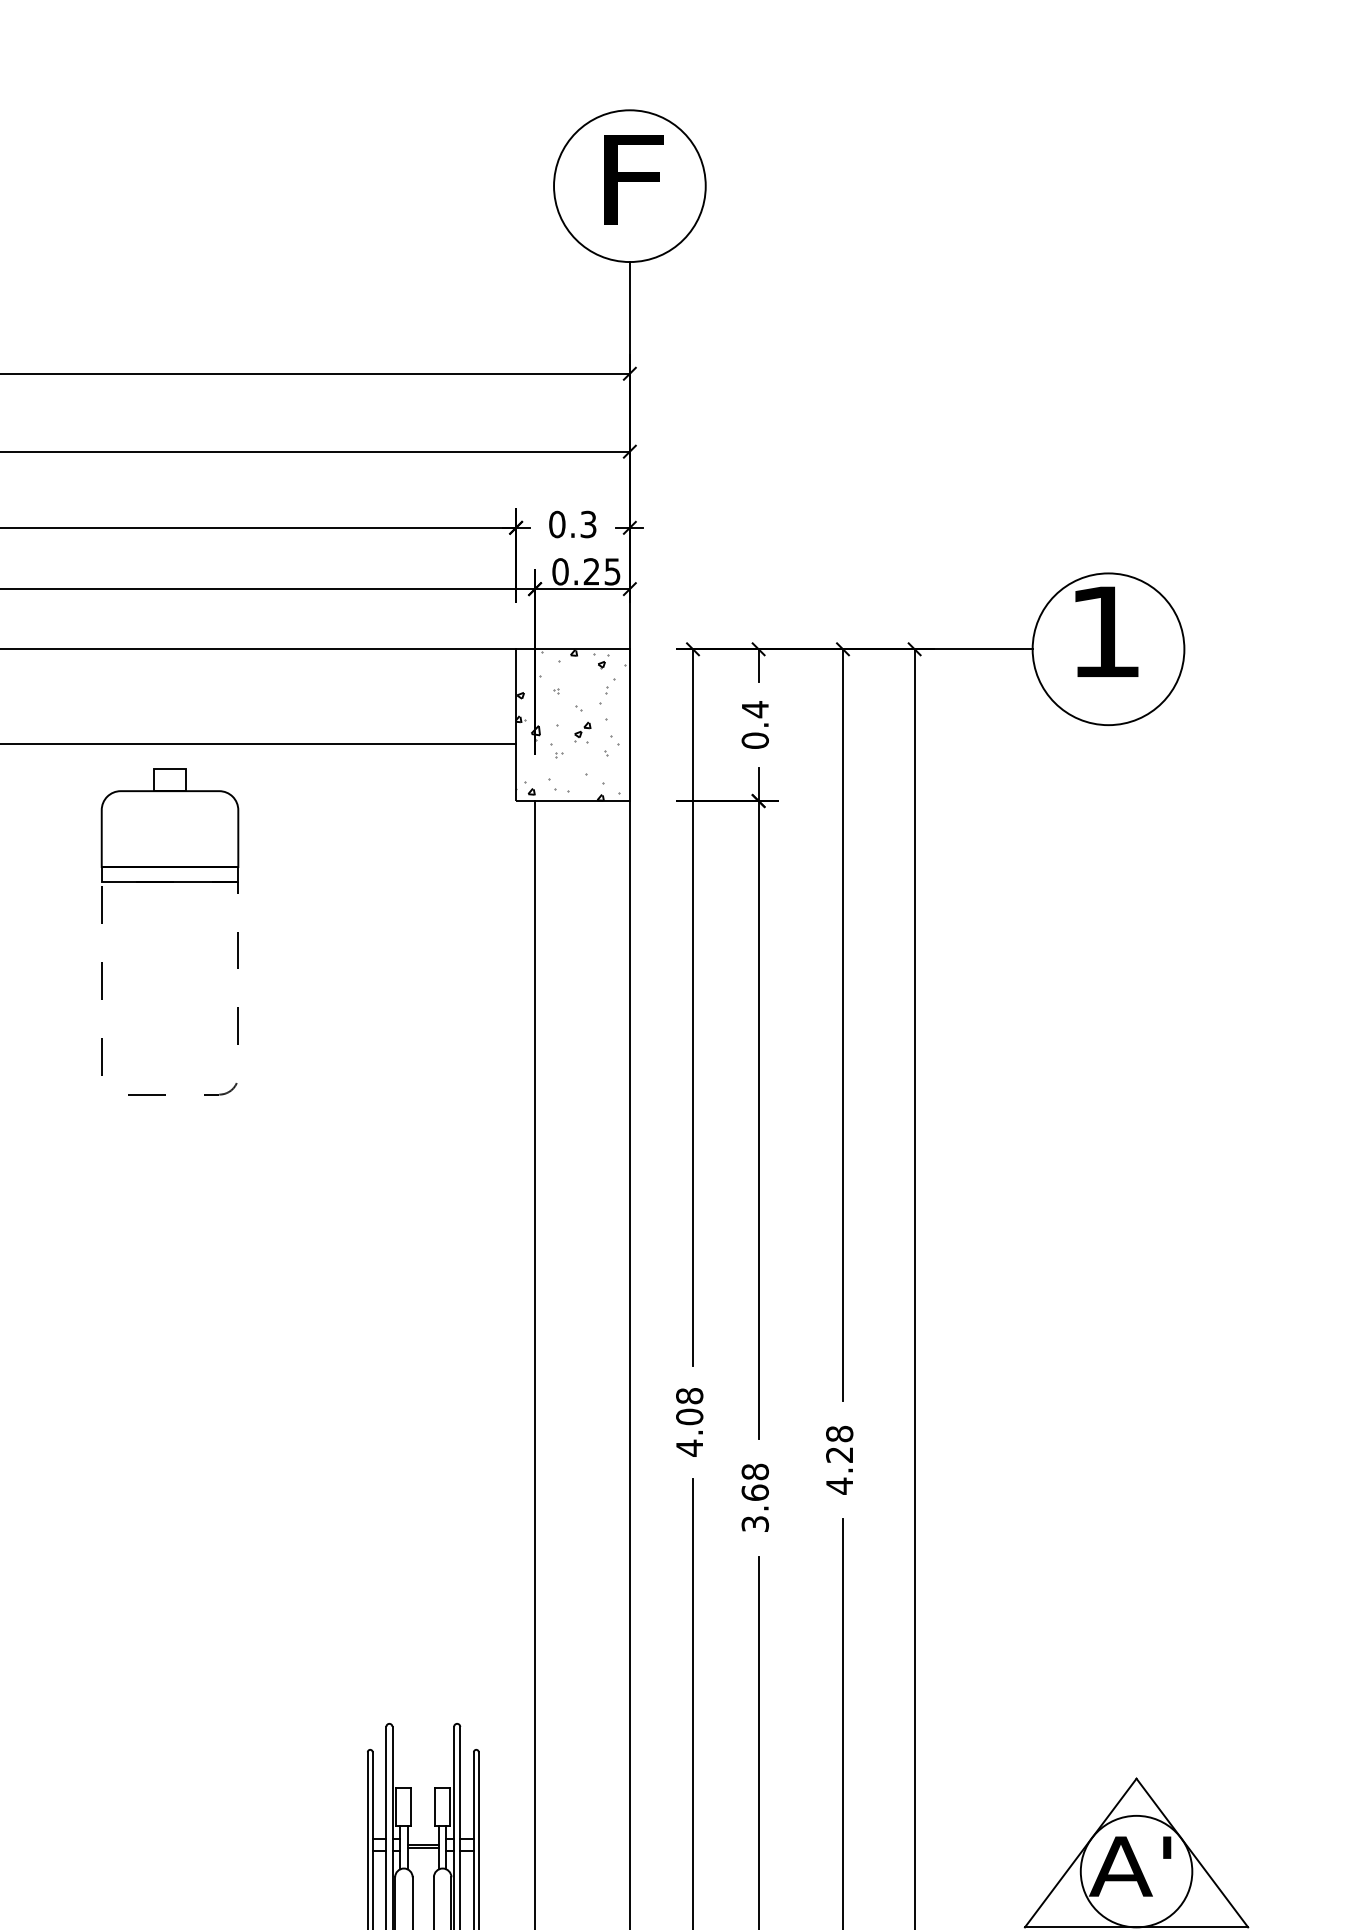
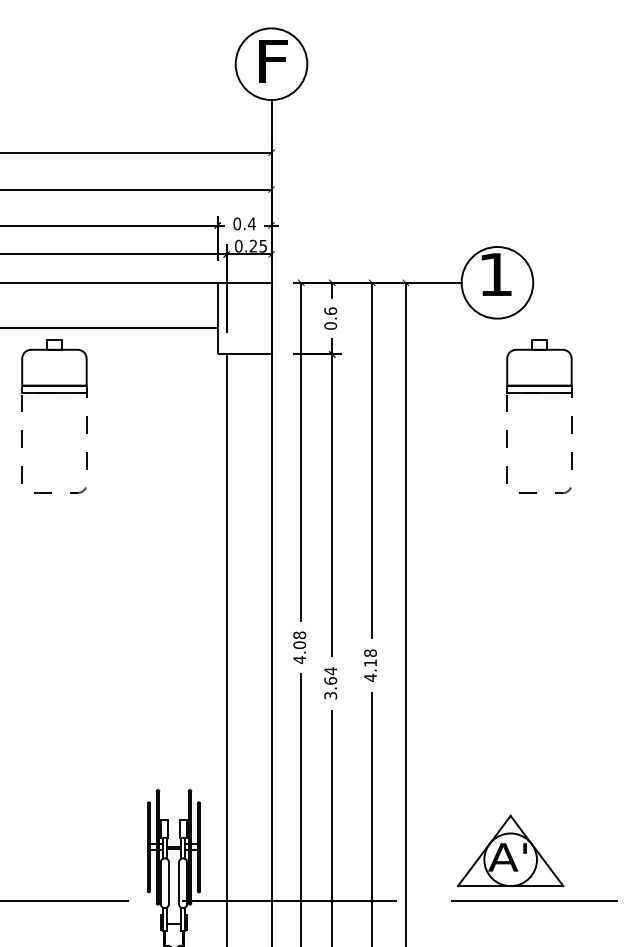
text: (587, 523) -> (251, 223), 0.3 -> 0.4
text: (754, 710) -> (330, 311), 0.4 -> 0.6
hatch: (570, 724) -> (243, 318), removed
part: (1197, 883) -> (539, 393), added
text: (839, 1453) -> (370, 662), 4.28 -> 4.18
text: (754, 1472) -> (330, 671), 3.68 -> 3.64

